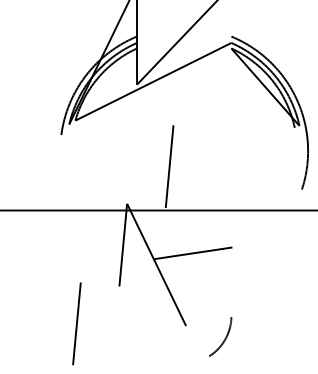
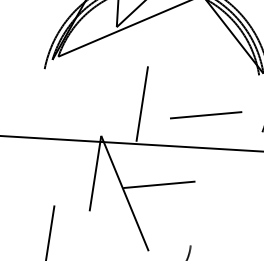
line: (239, 174) -> (205, 115), added

